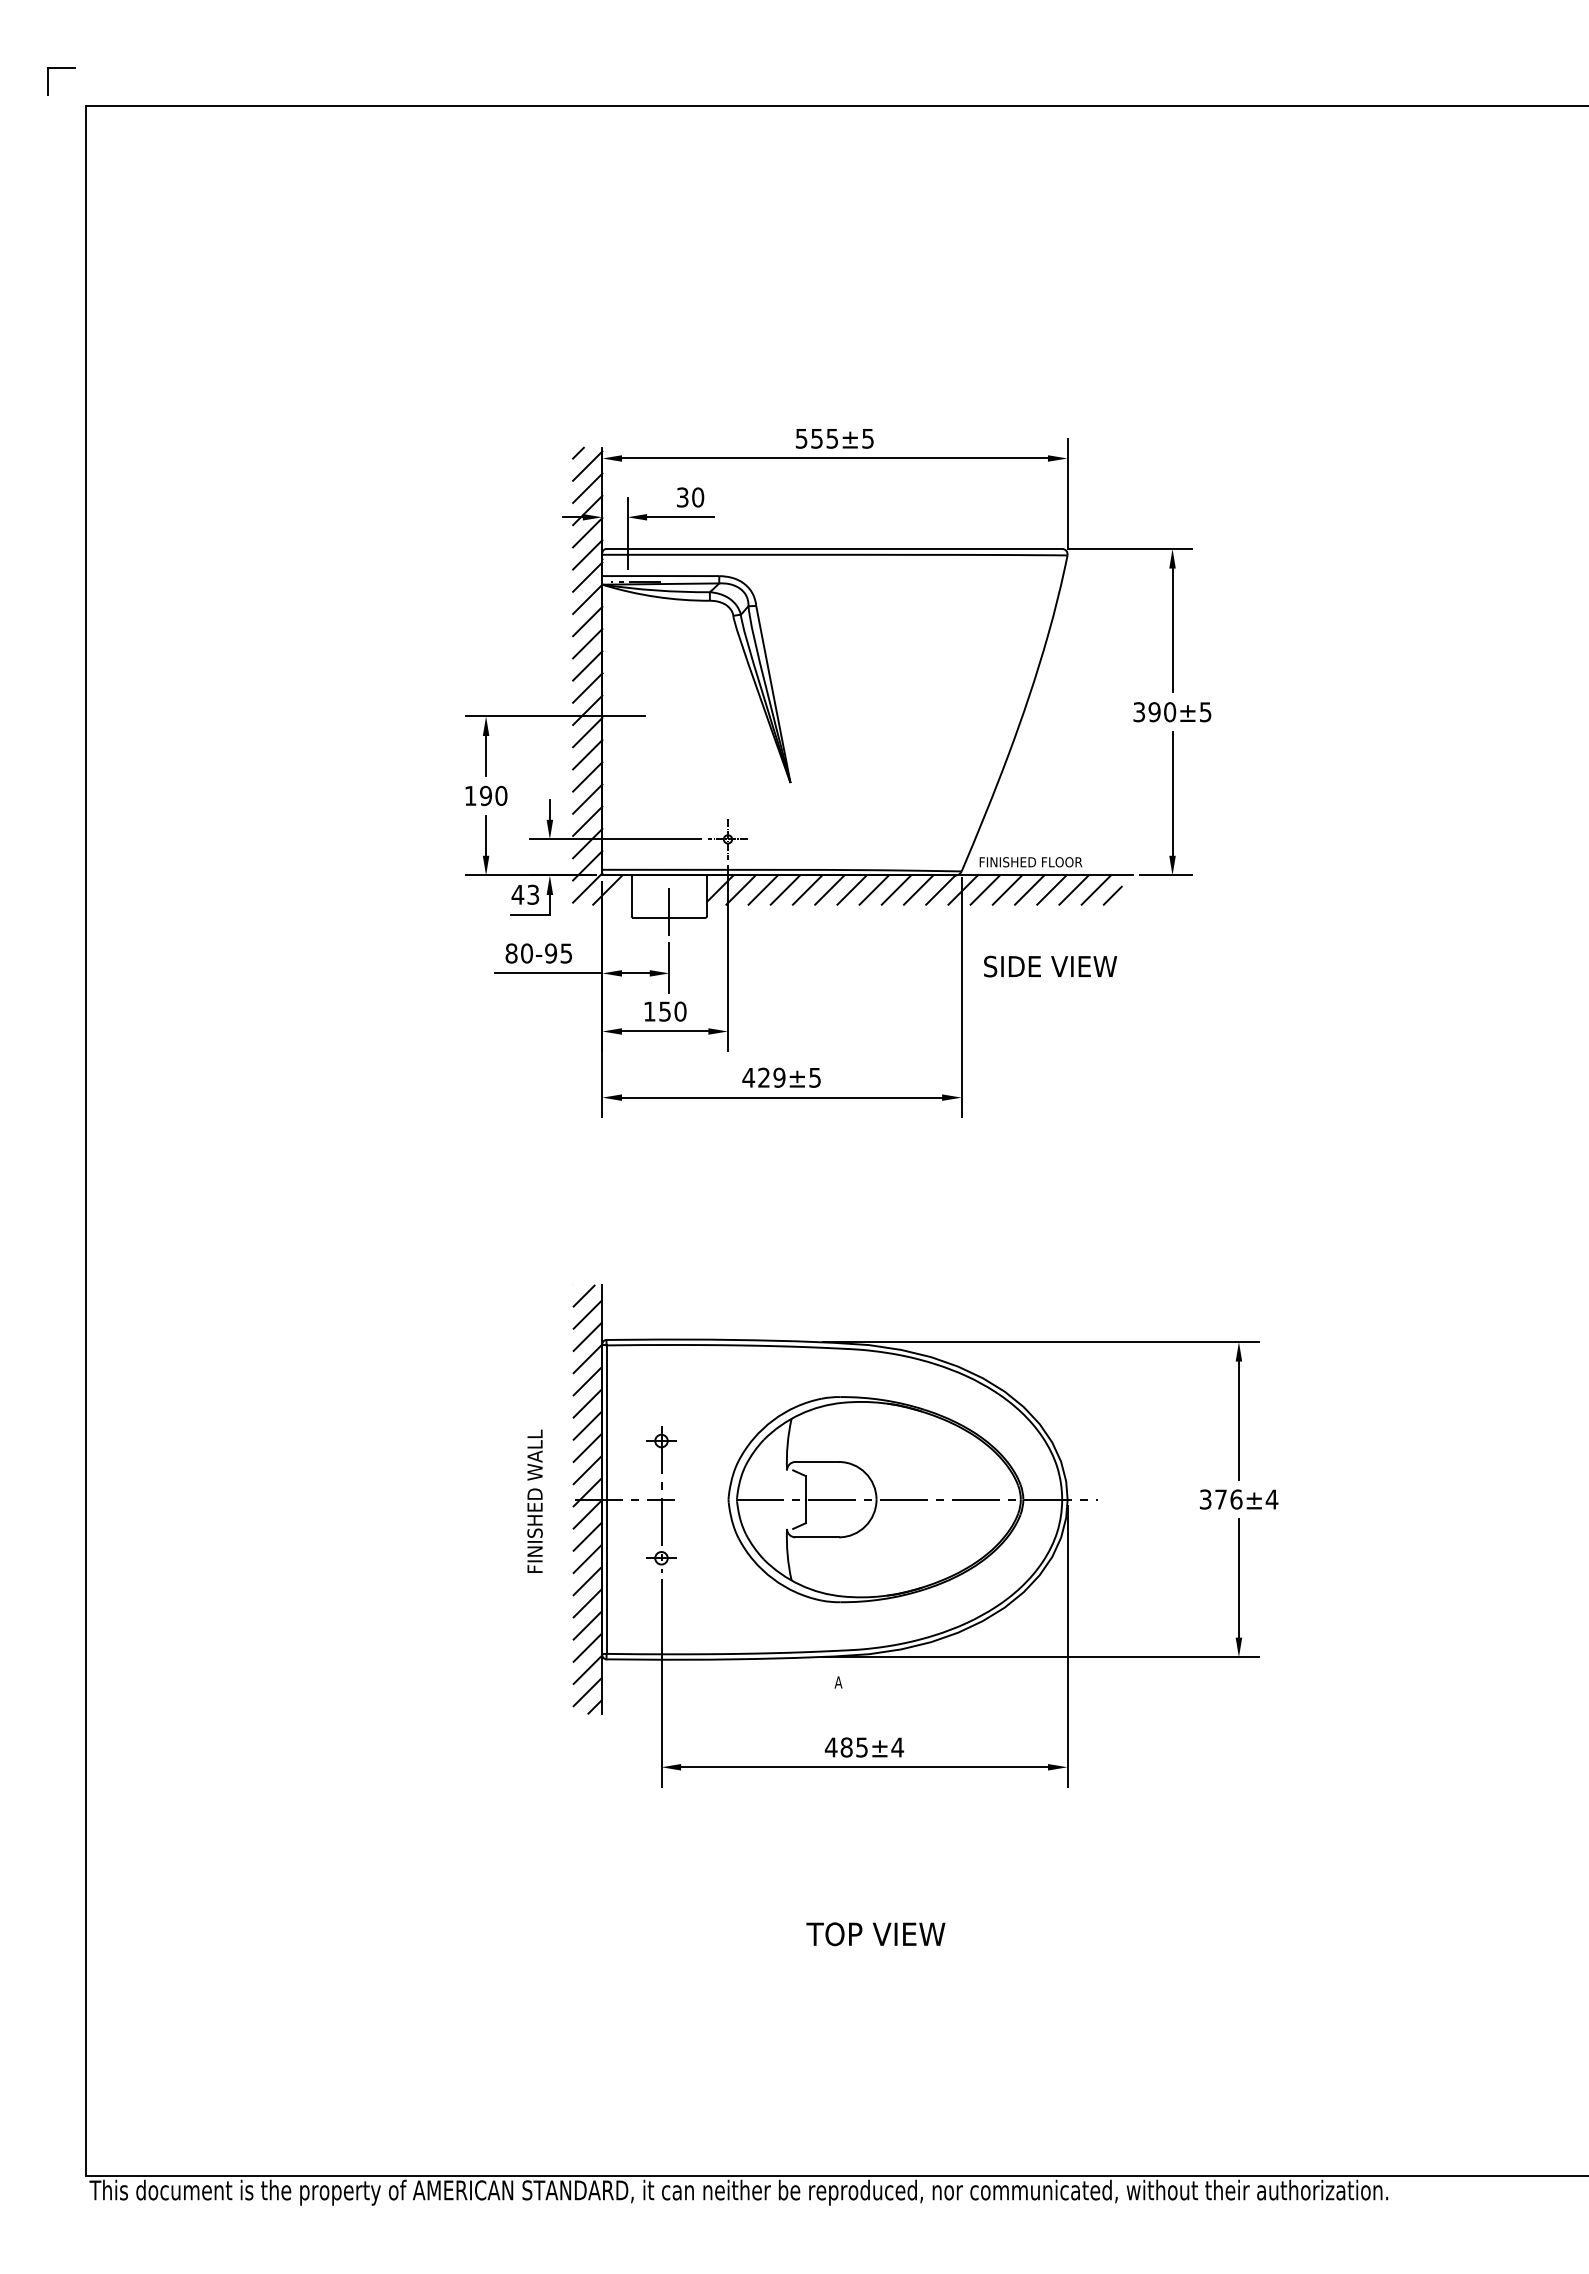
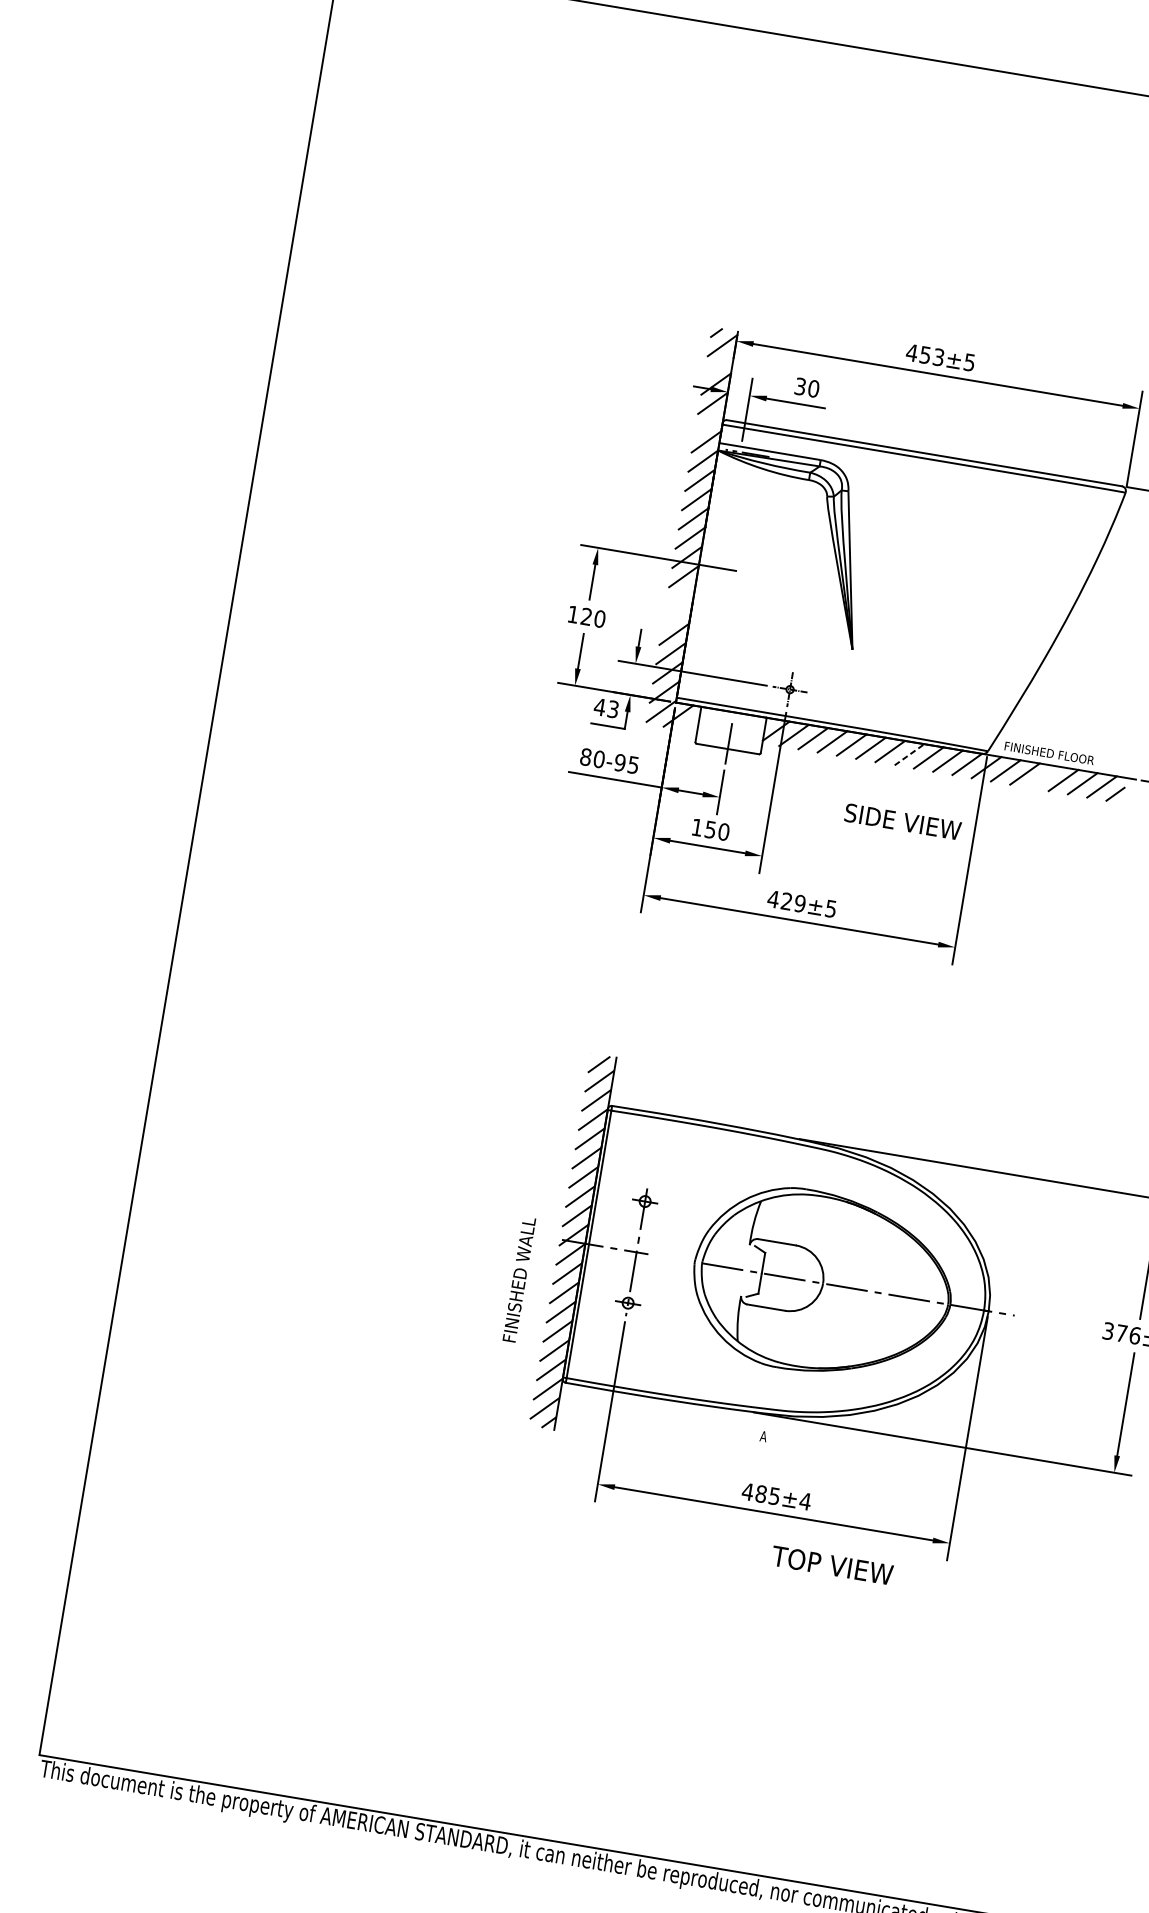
text: (816, 438) -> (924, 354), 555±5 -> 453±5
line: (587, 487) -> (719, 364), removed
line: (587, 554) -> (709, 422), removed
line: (587, 754) -> (680, 595), removed
line: (587, 776) -> (677, 614), removed
text: (485, 796) -> (586, 617), 190 -> 120
line: (1029, 889) -> (1044, 776), removed
line: (874, 890) -> (909, 755), solid -> dashed
text: (1050, 966) -> (902, 821), moved
text: (534, 1500) -> (519, 1278), moved
text: (875, 1934) -> (831, 1565), moved

